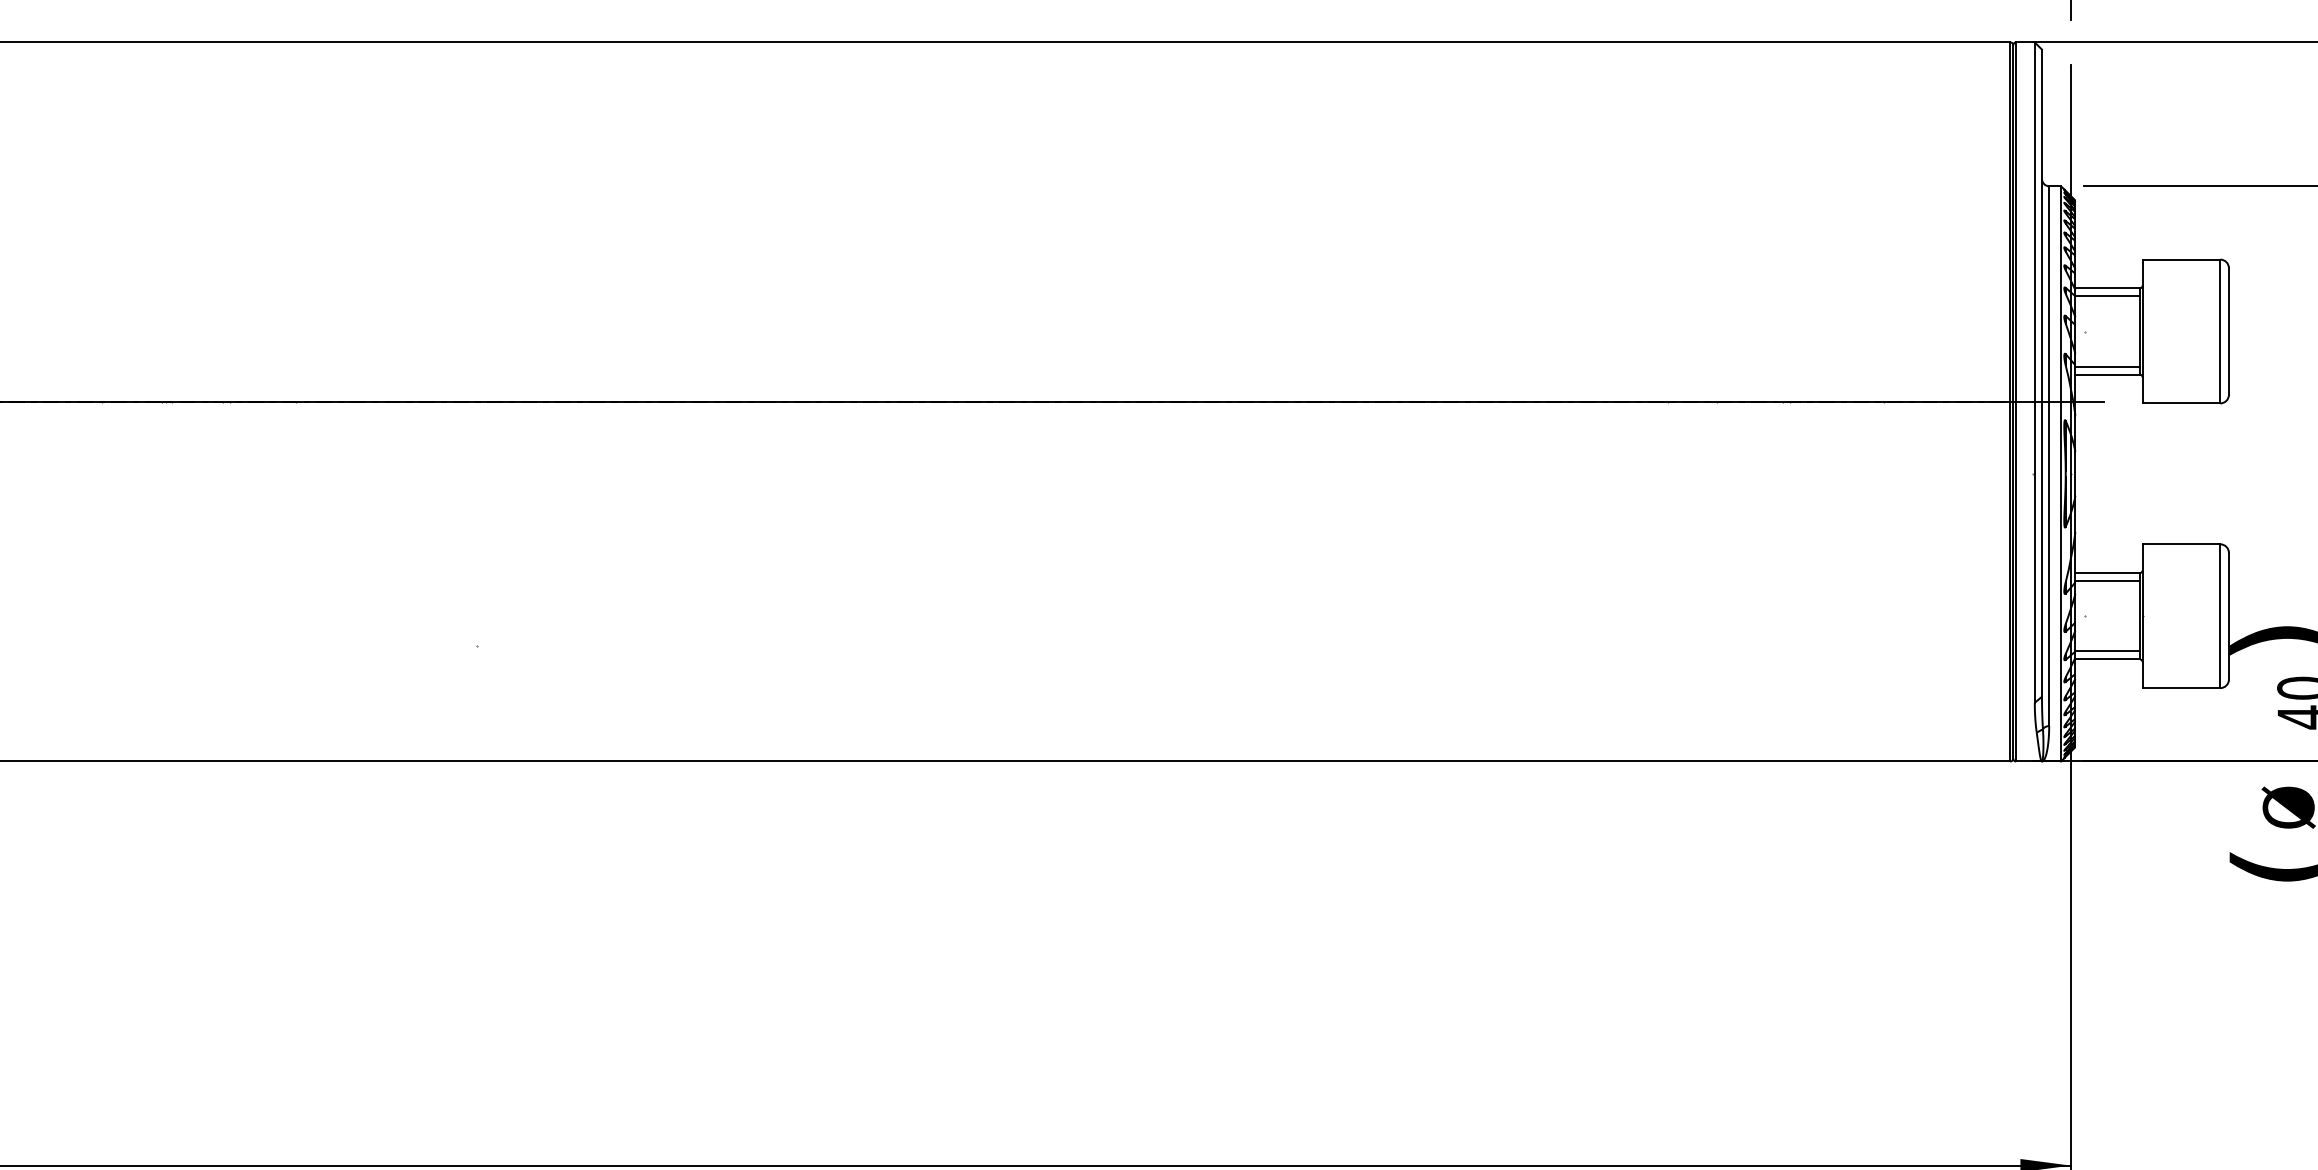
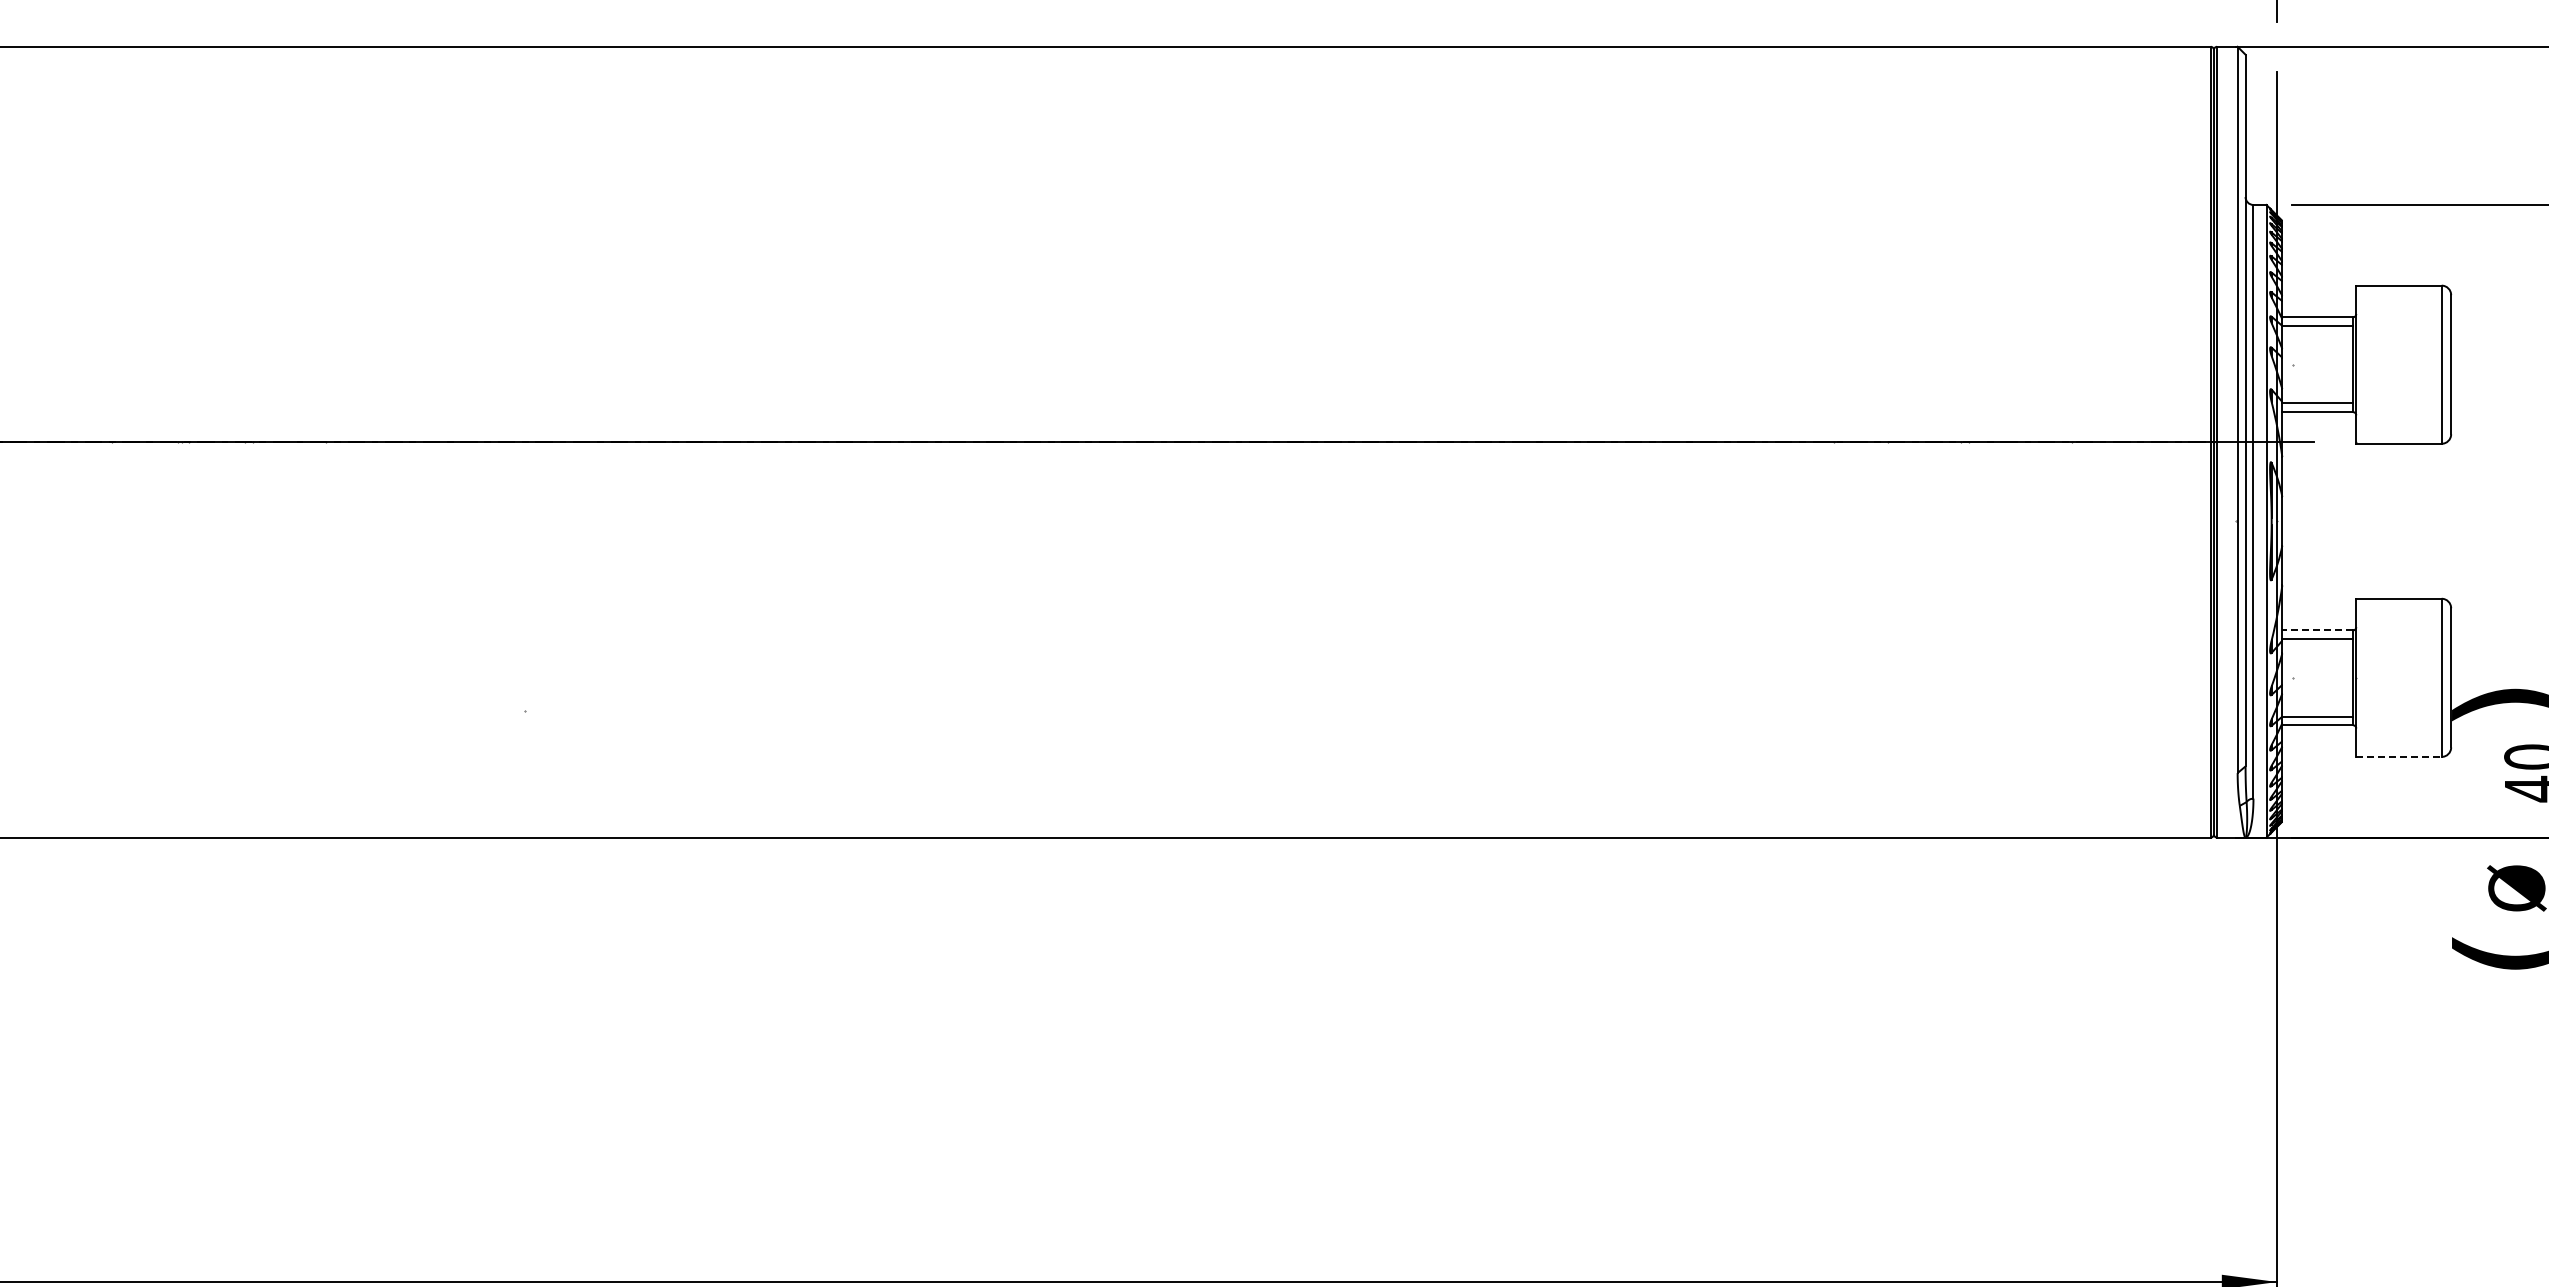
line: (2107, 573) -> (2317, 630), solid -> dashed
line: (2181, 687) -> (2398, 756), solid -> dashed

